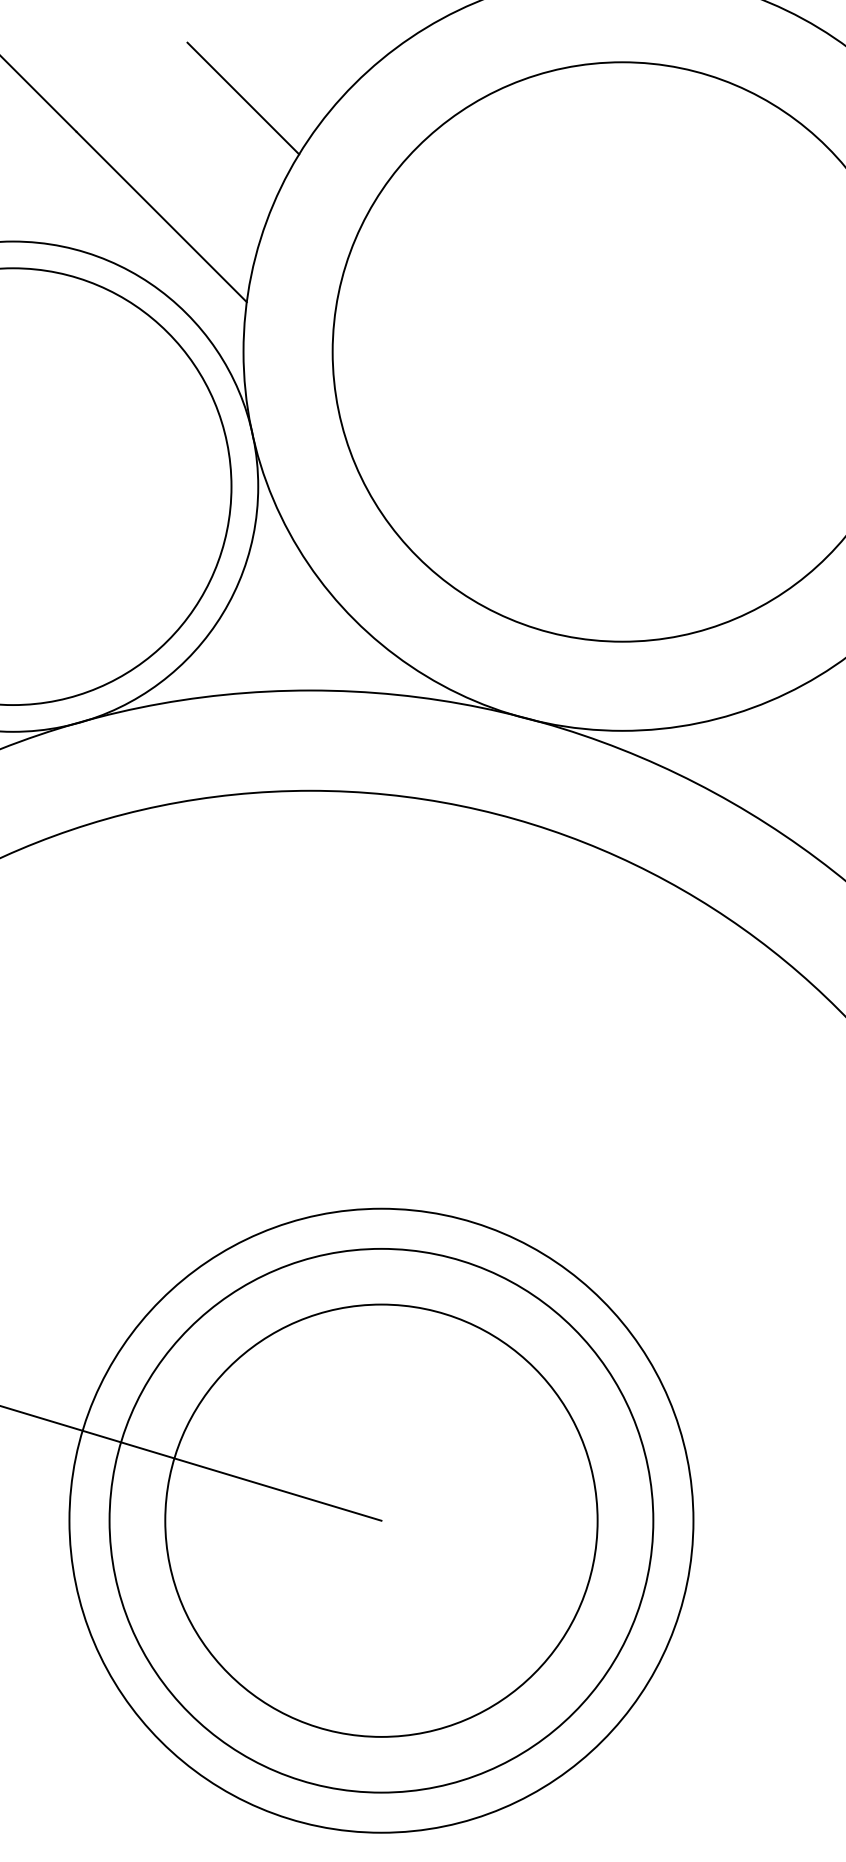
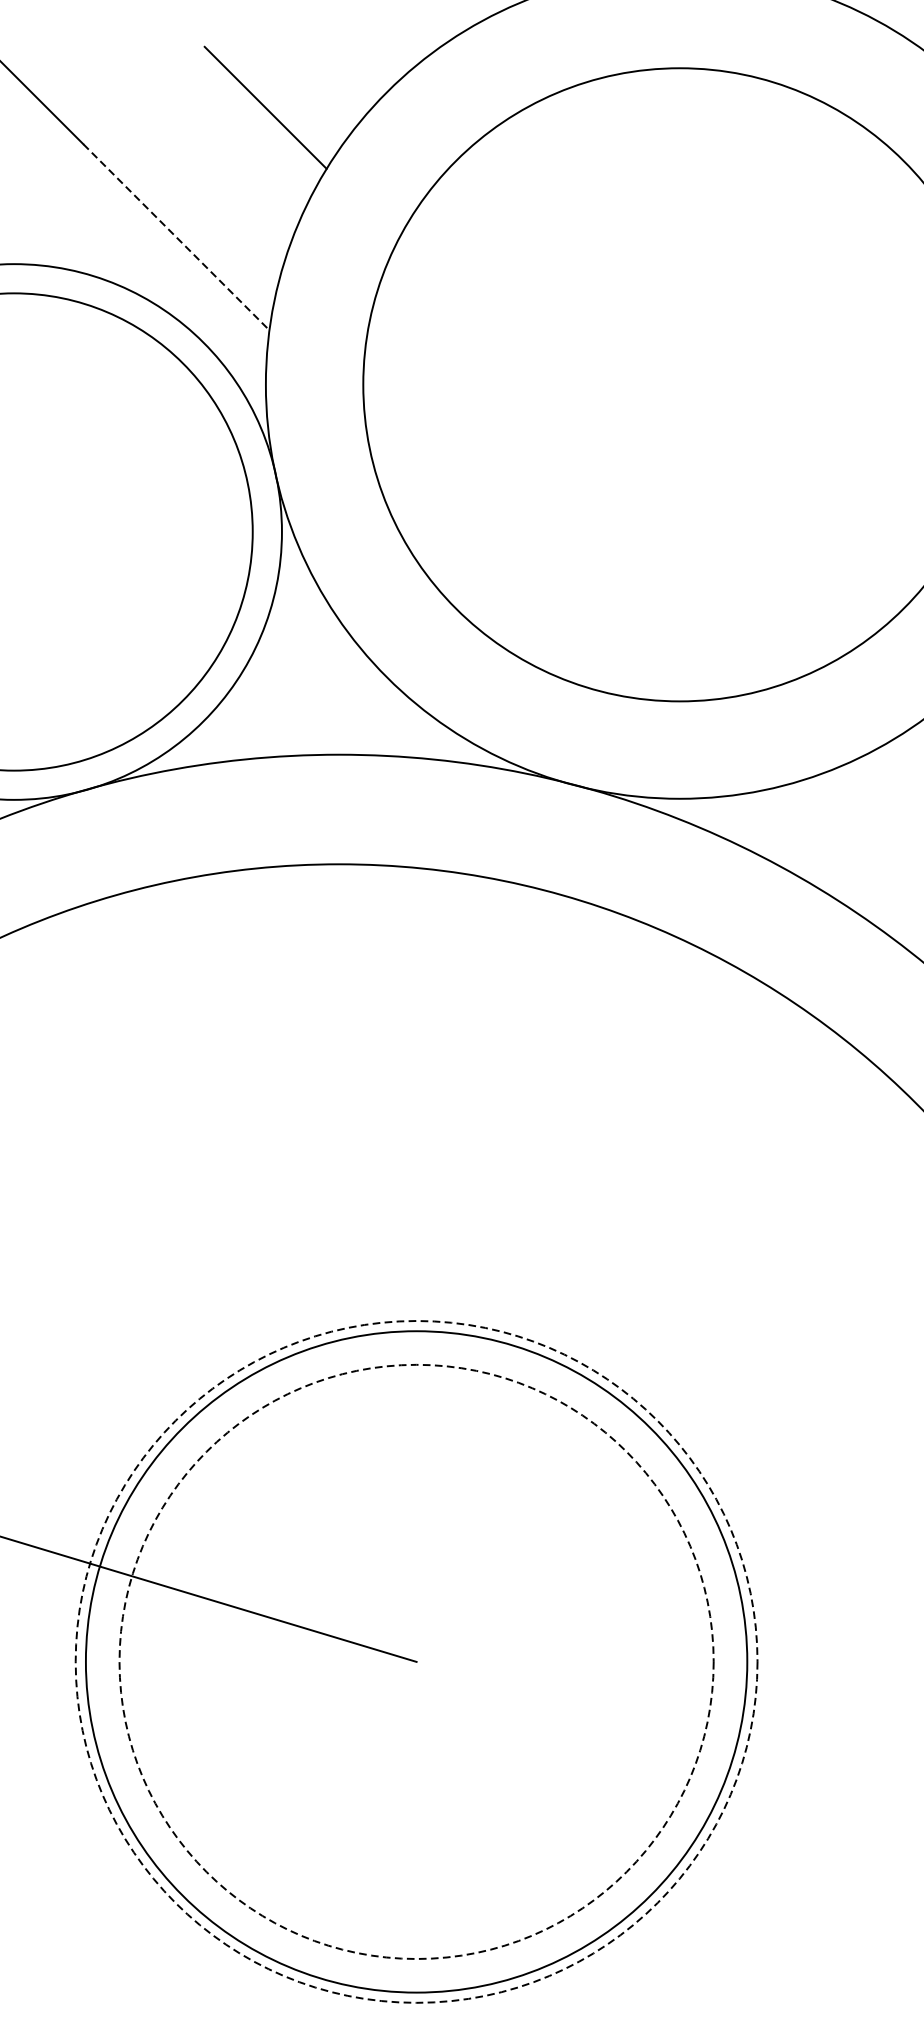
line: (161, 217) -> (176, 237), solid -> dashed
circle: (381, 1520) -> (416, 1661), size x1.4
circle: (381, 1520) -> (416, 1661), solid -> dashed
circle: (381, 1520) -> (416, 1661), solid -> dashed

